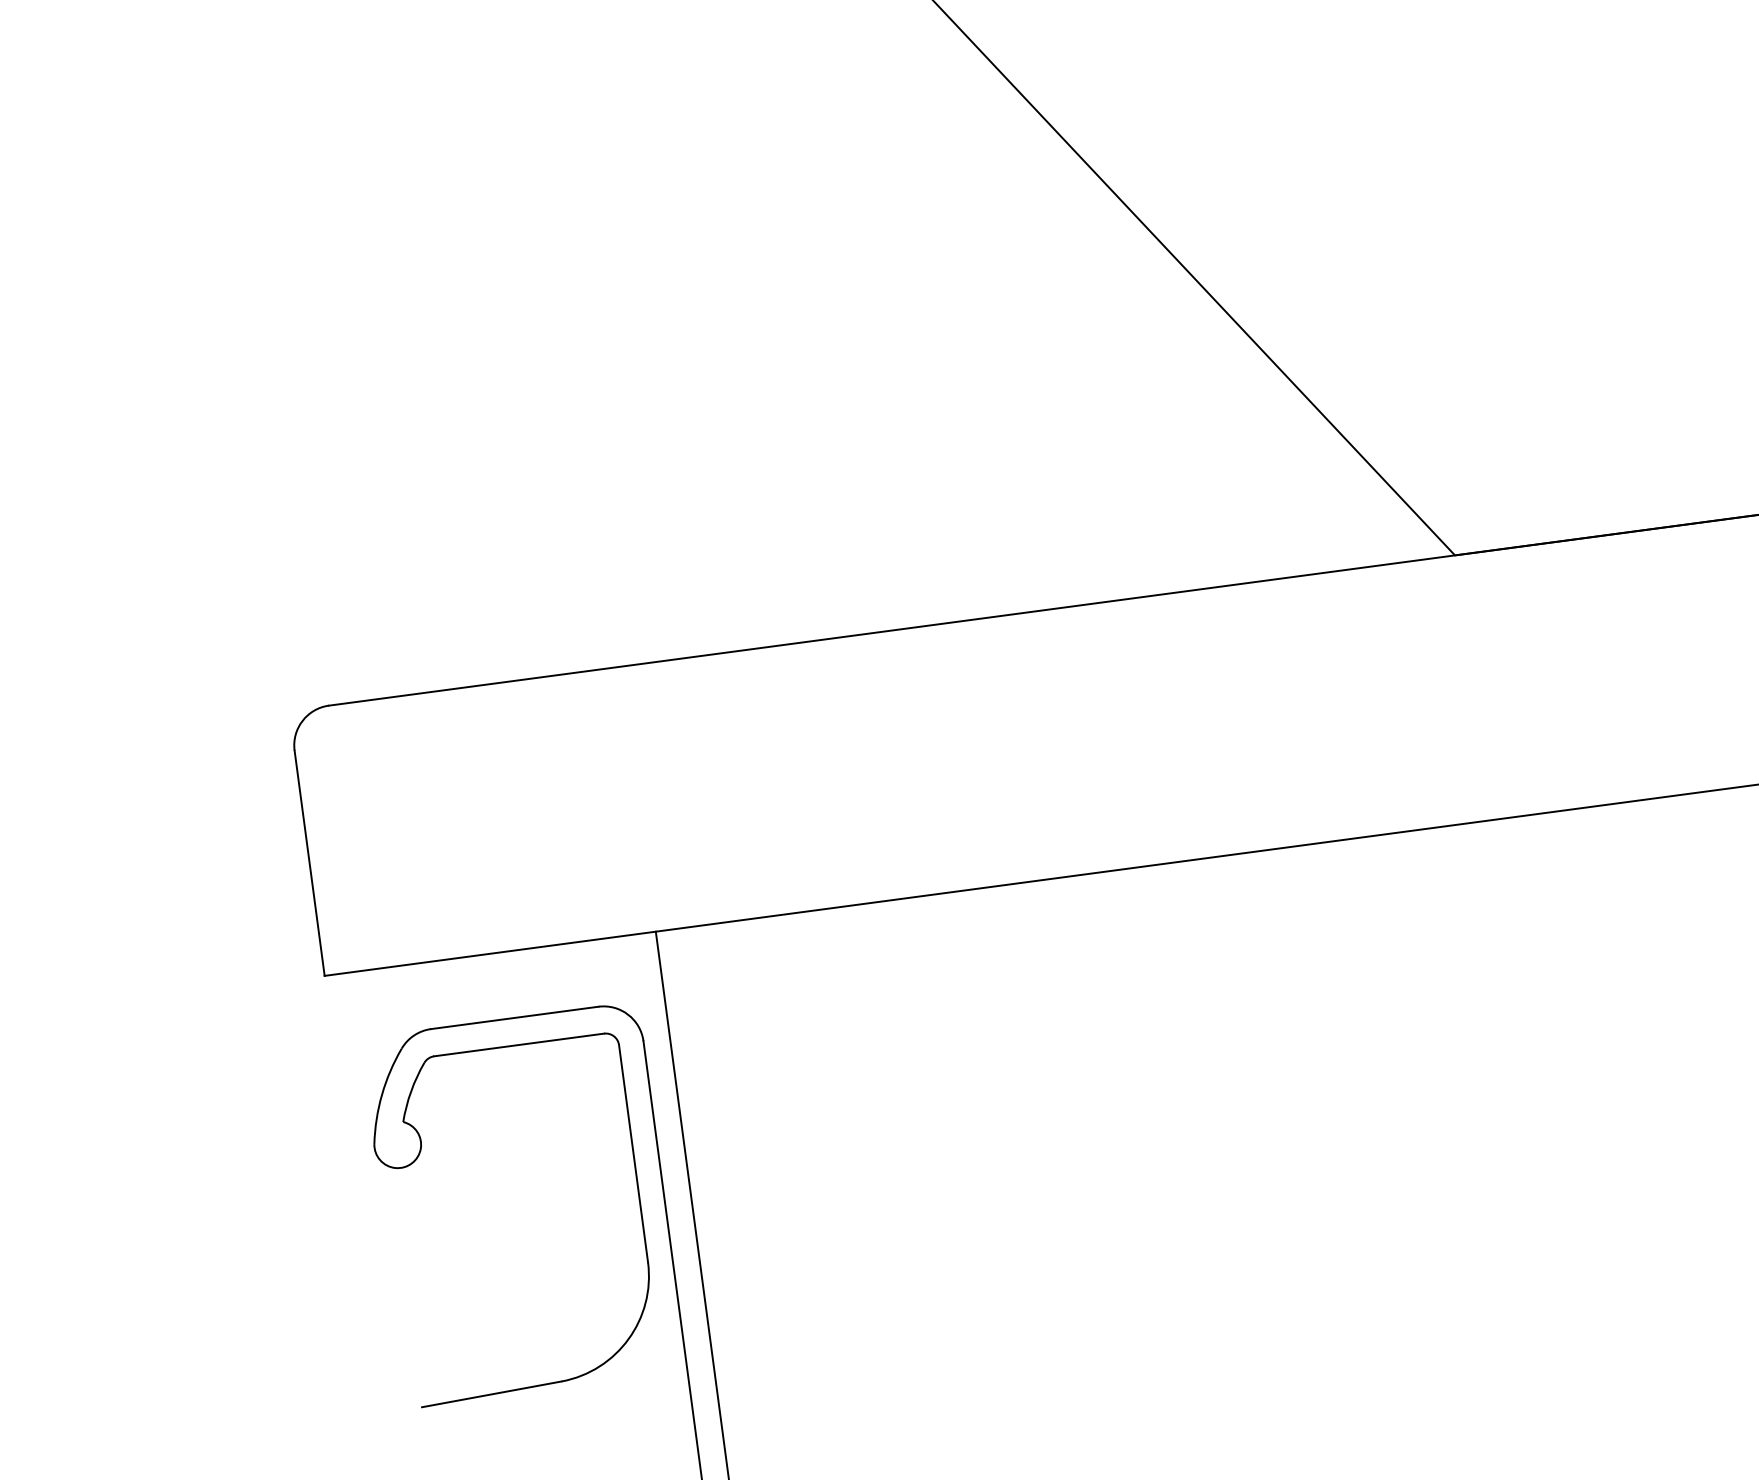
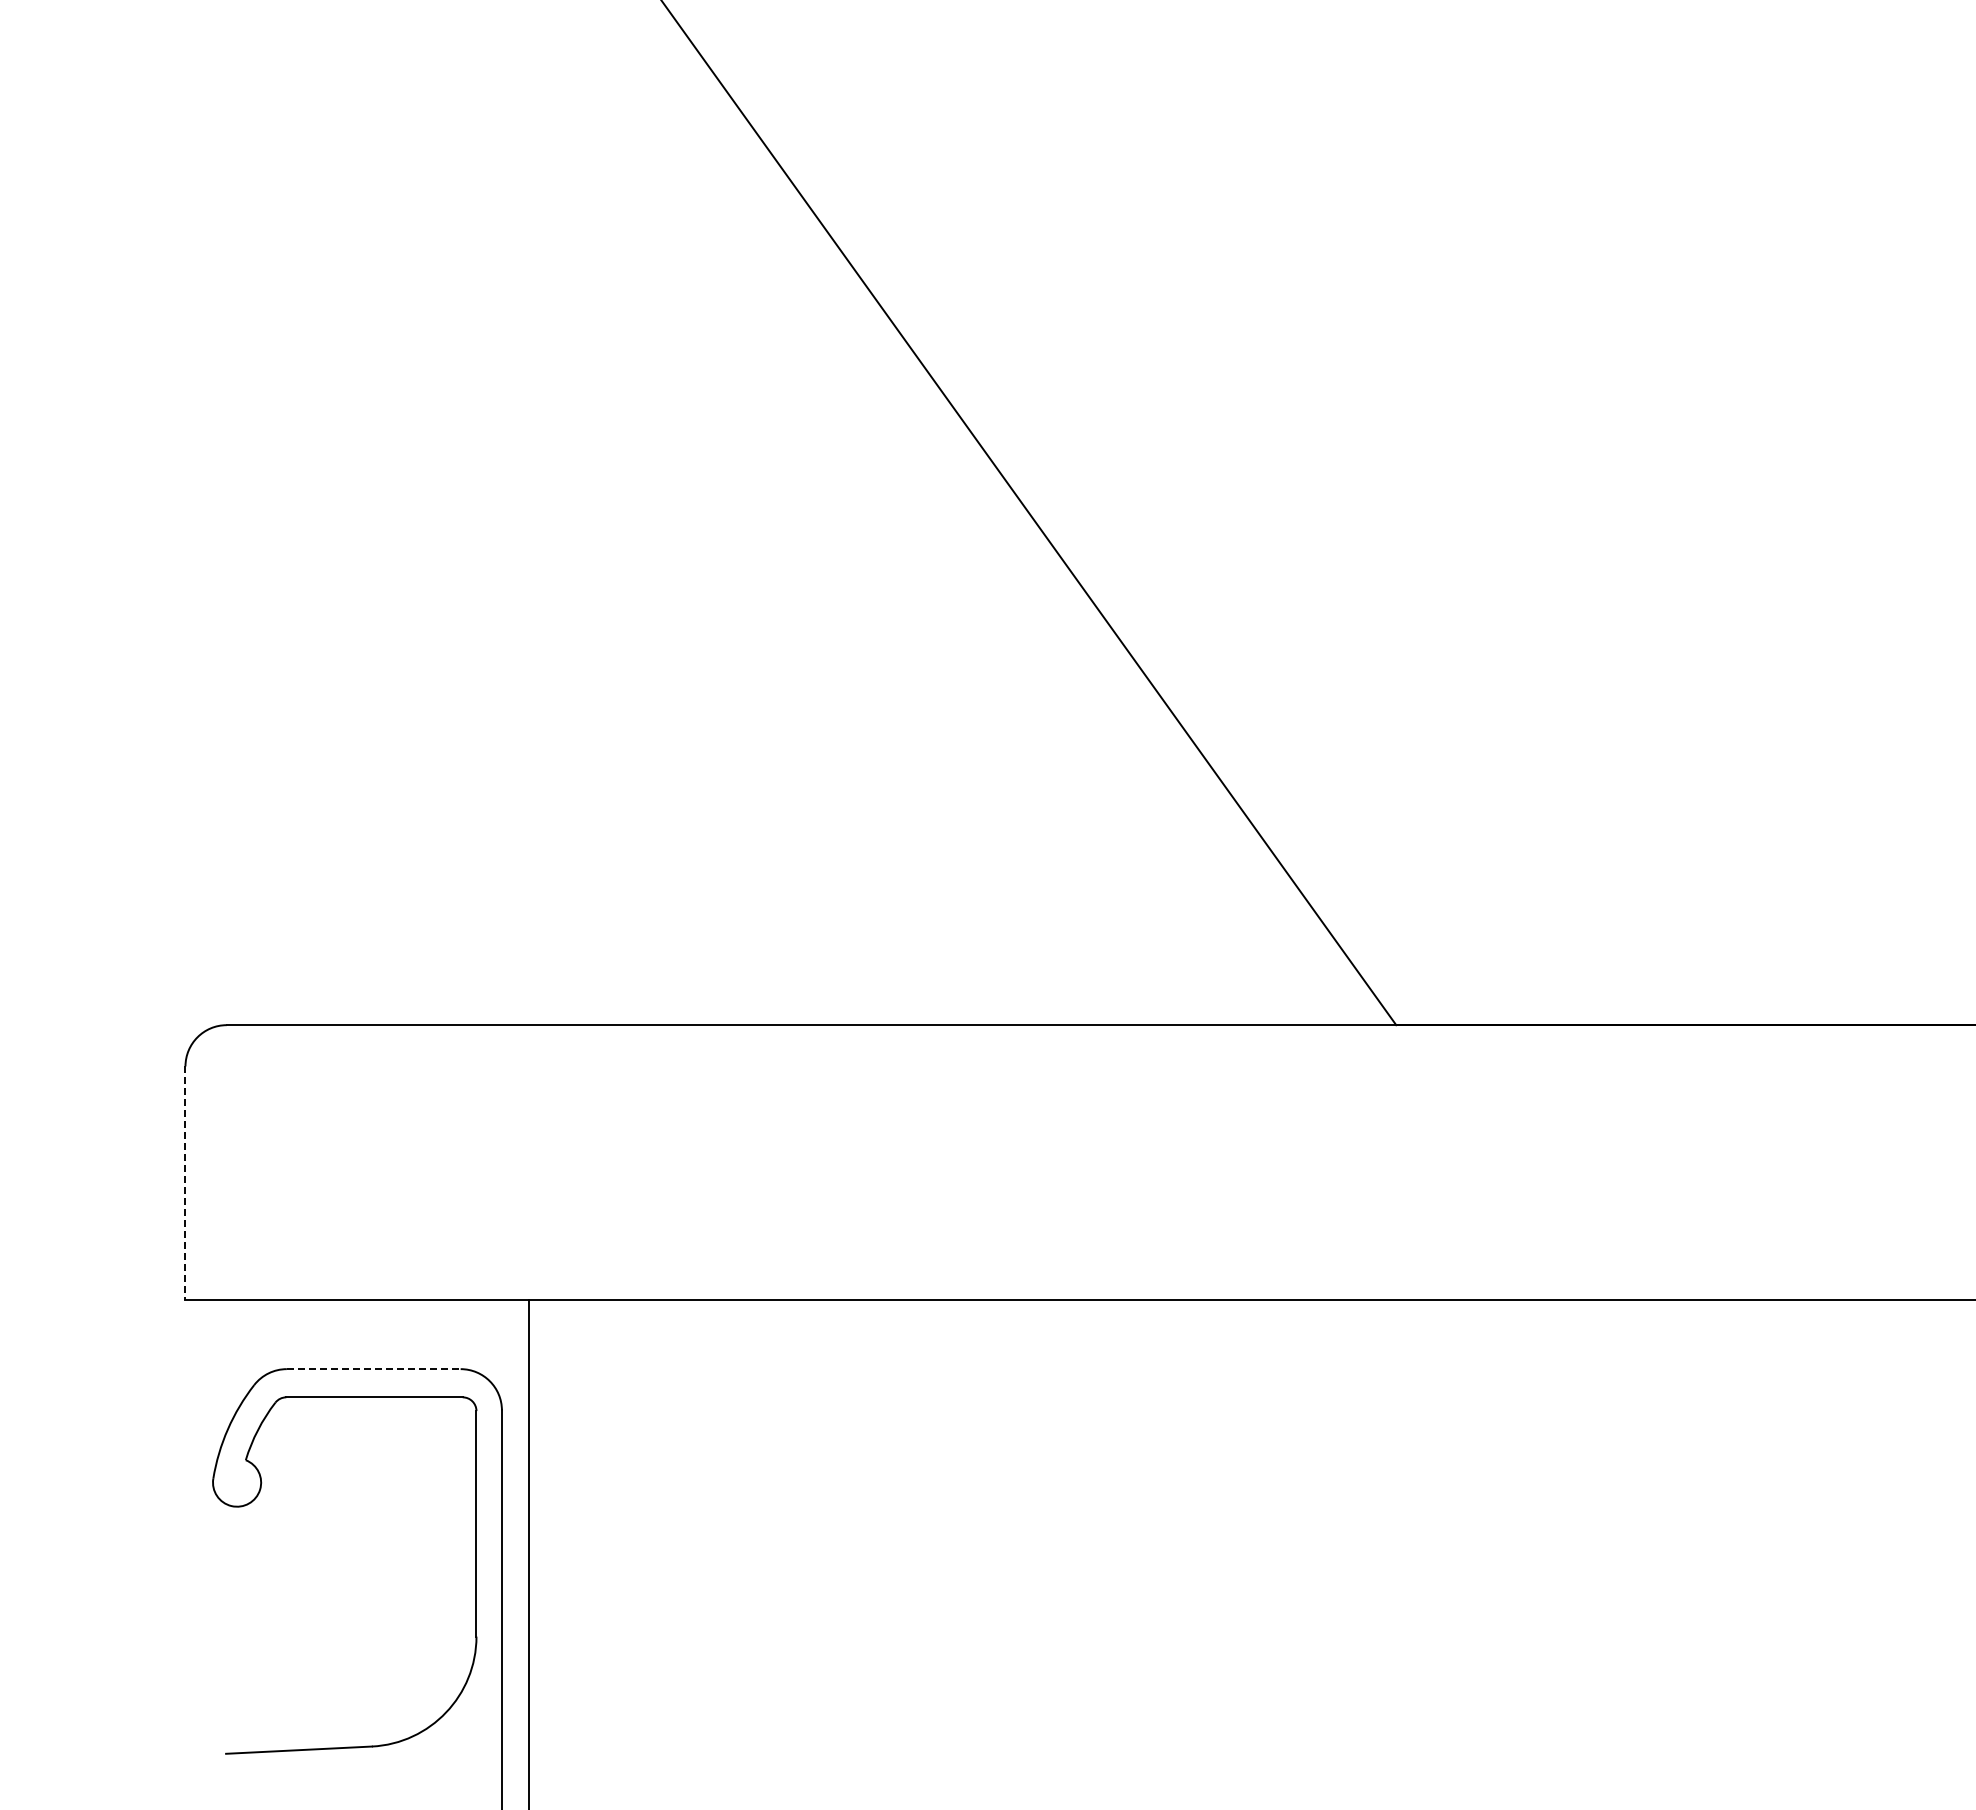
line: (309, 863) -> (185, 1183), solid -> dashed
line: (514, 1018) -> (373, 1369), solid -> dashed

